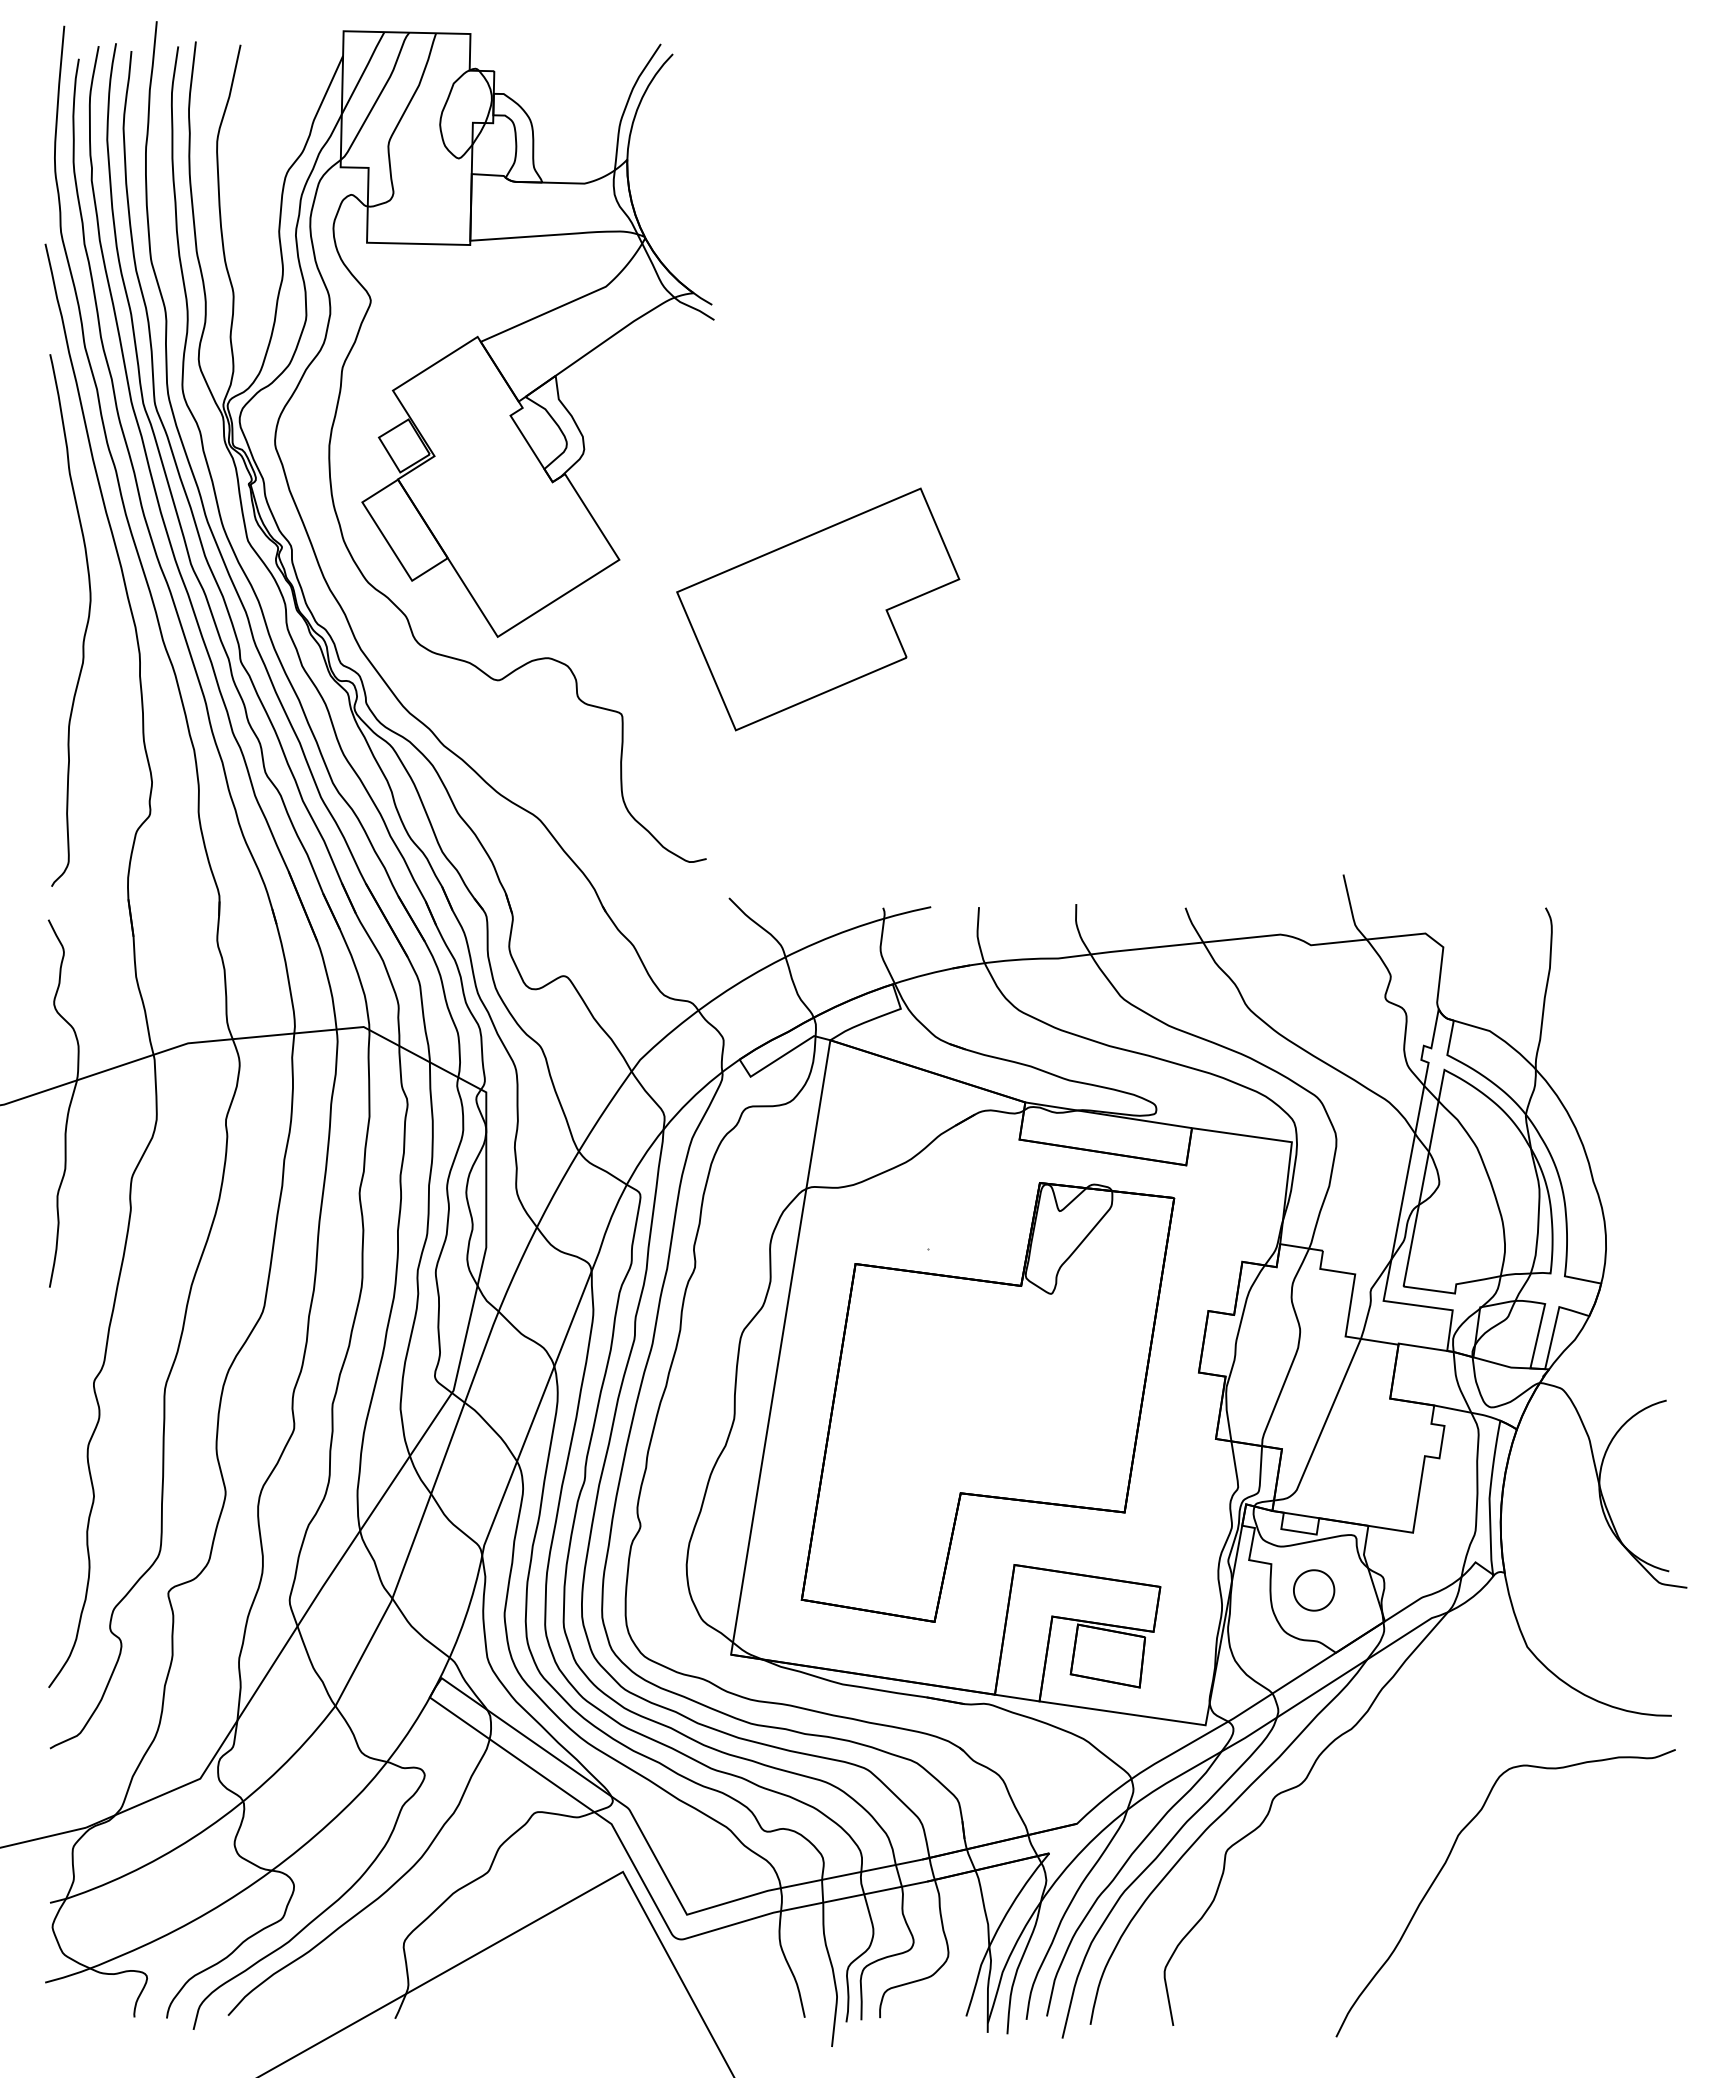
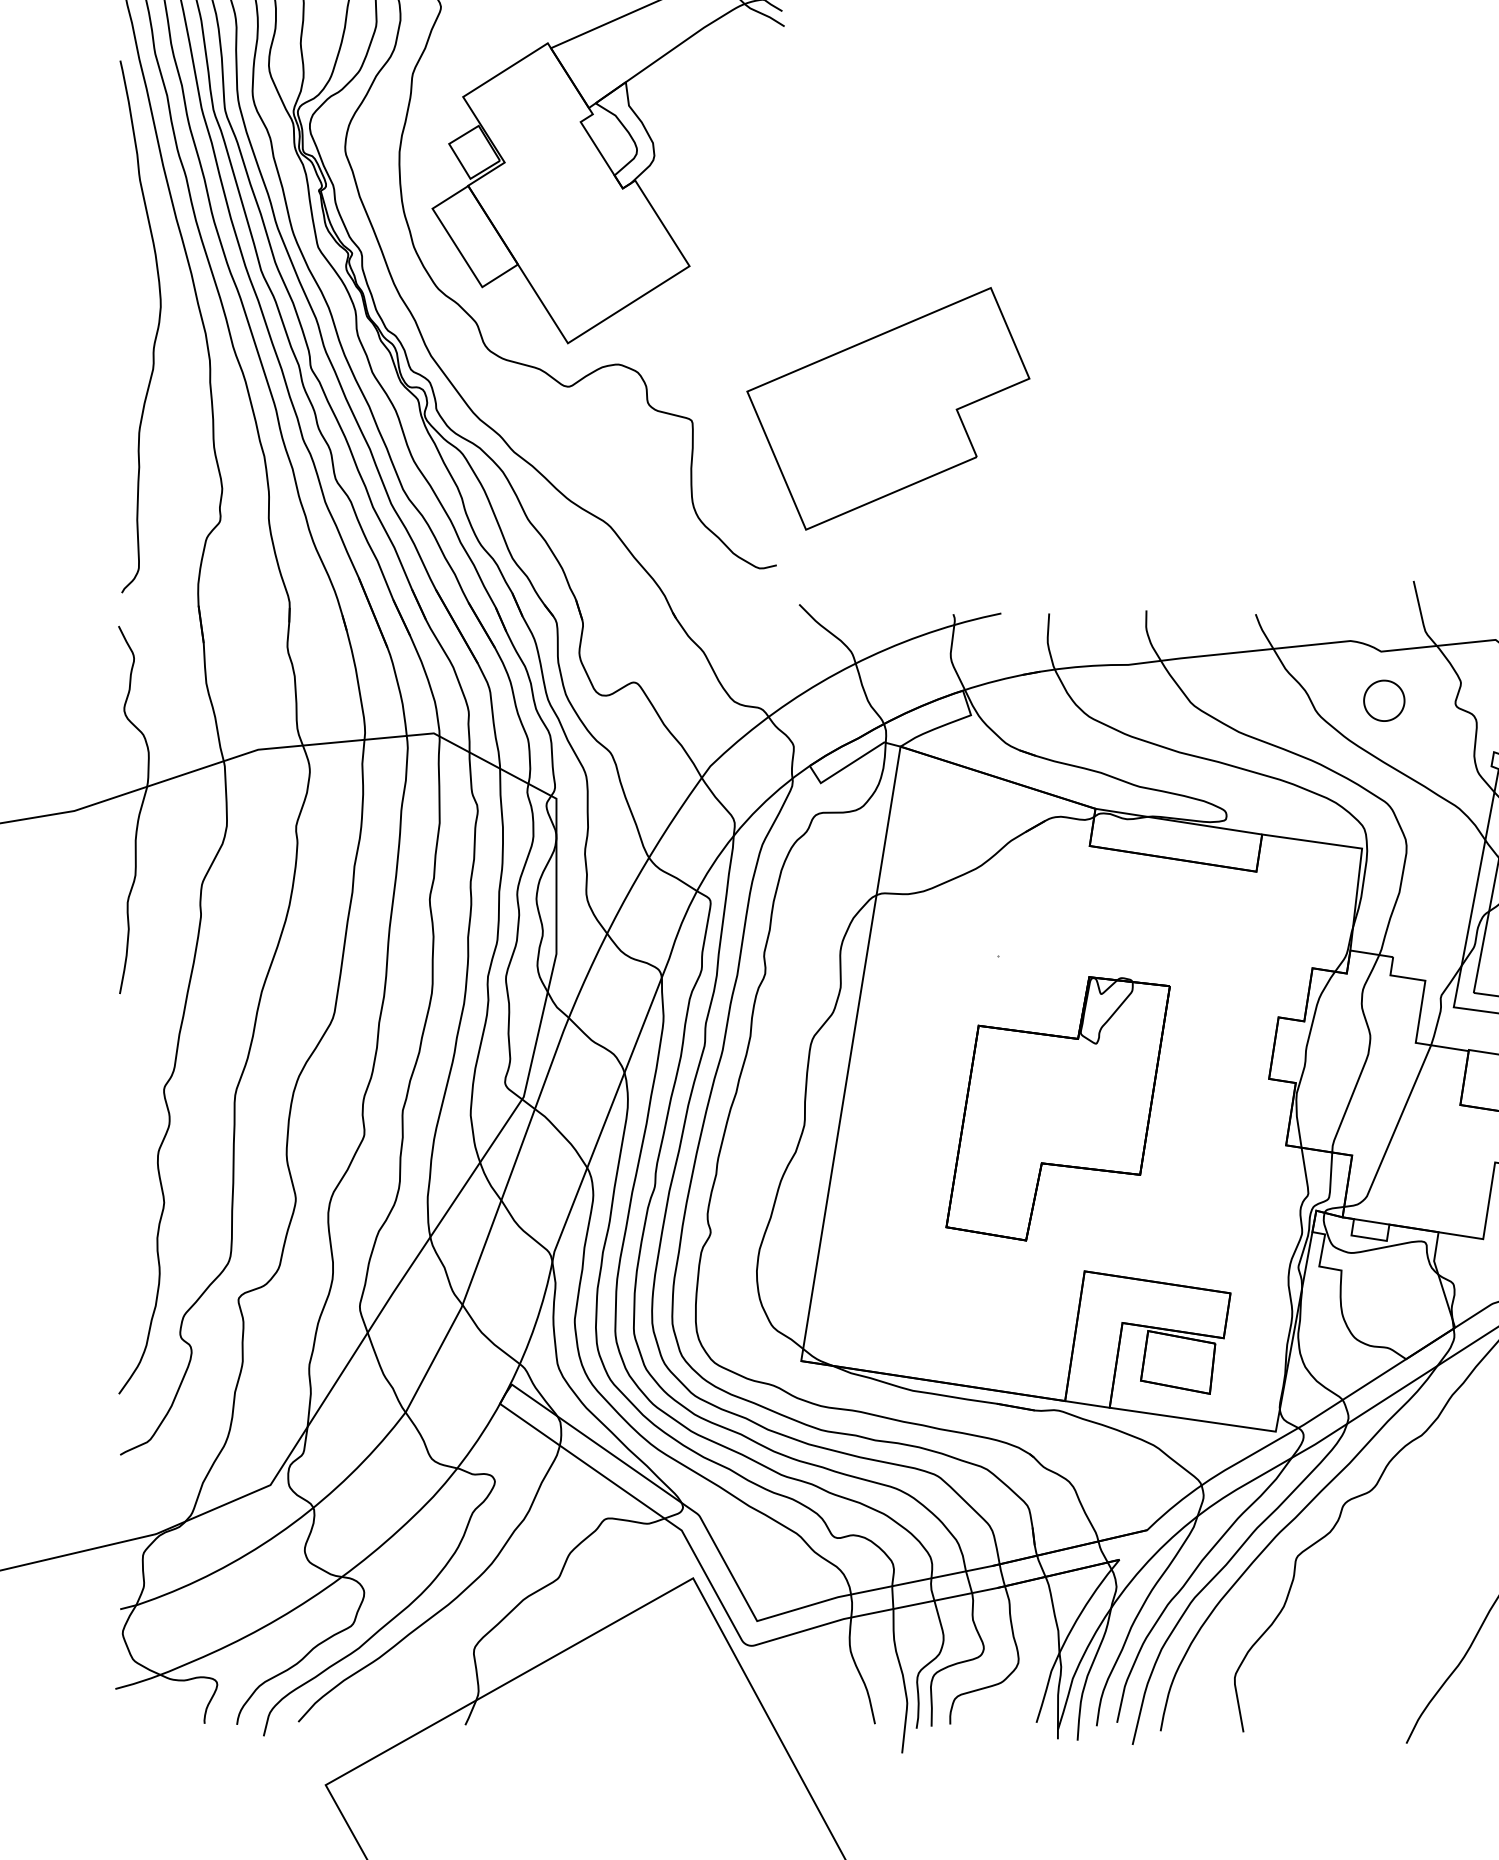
part: (818, 609) -> (888, 408), moved
part: (987, 1402) -> (1057, 1108), size x0.6
part: (1314, 1590) -> (1384, 700), moved

